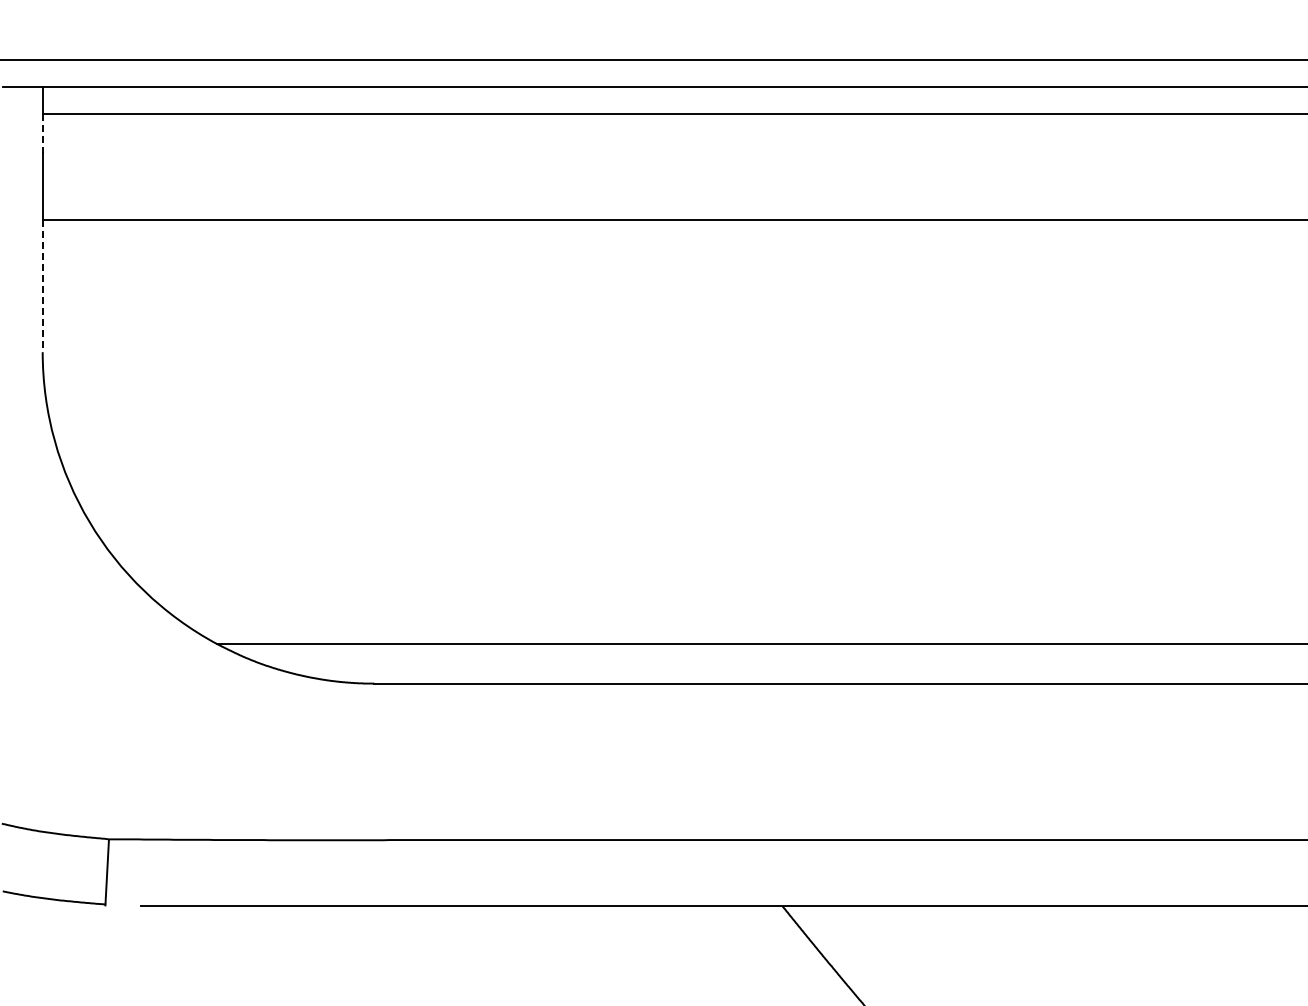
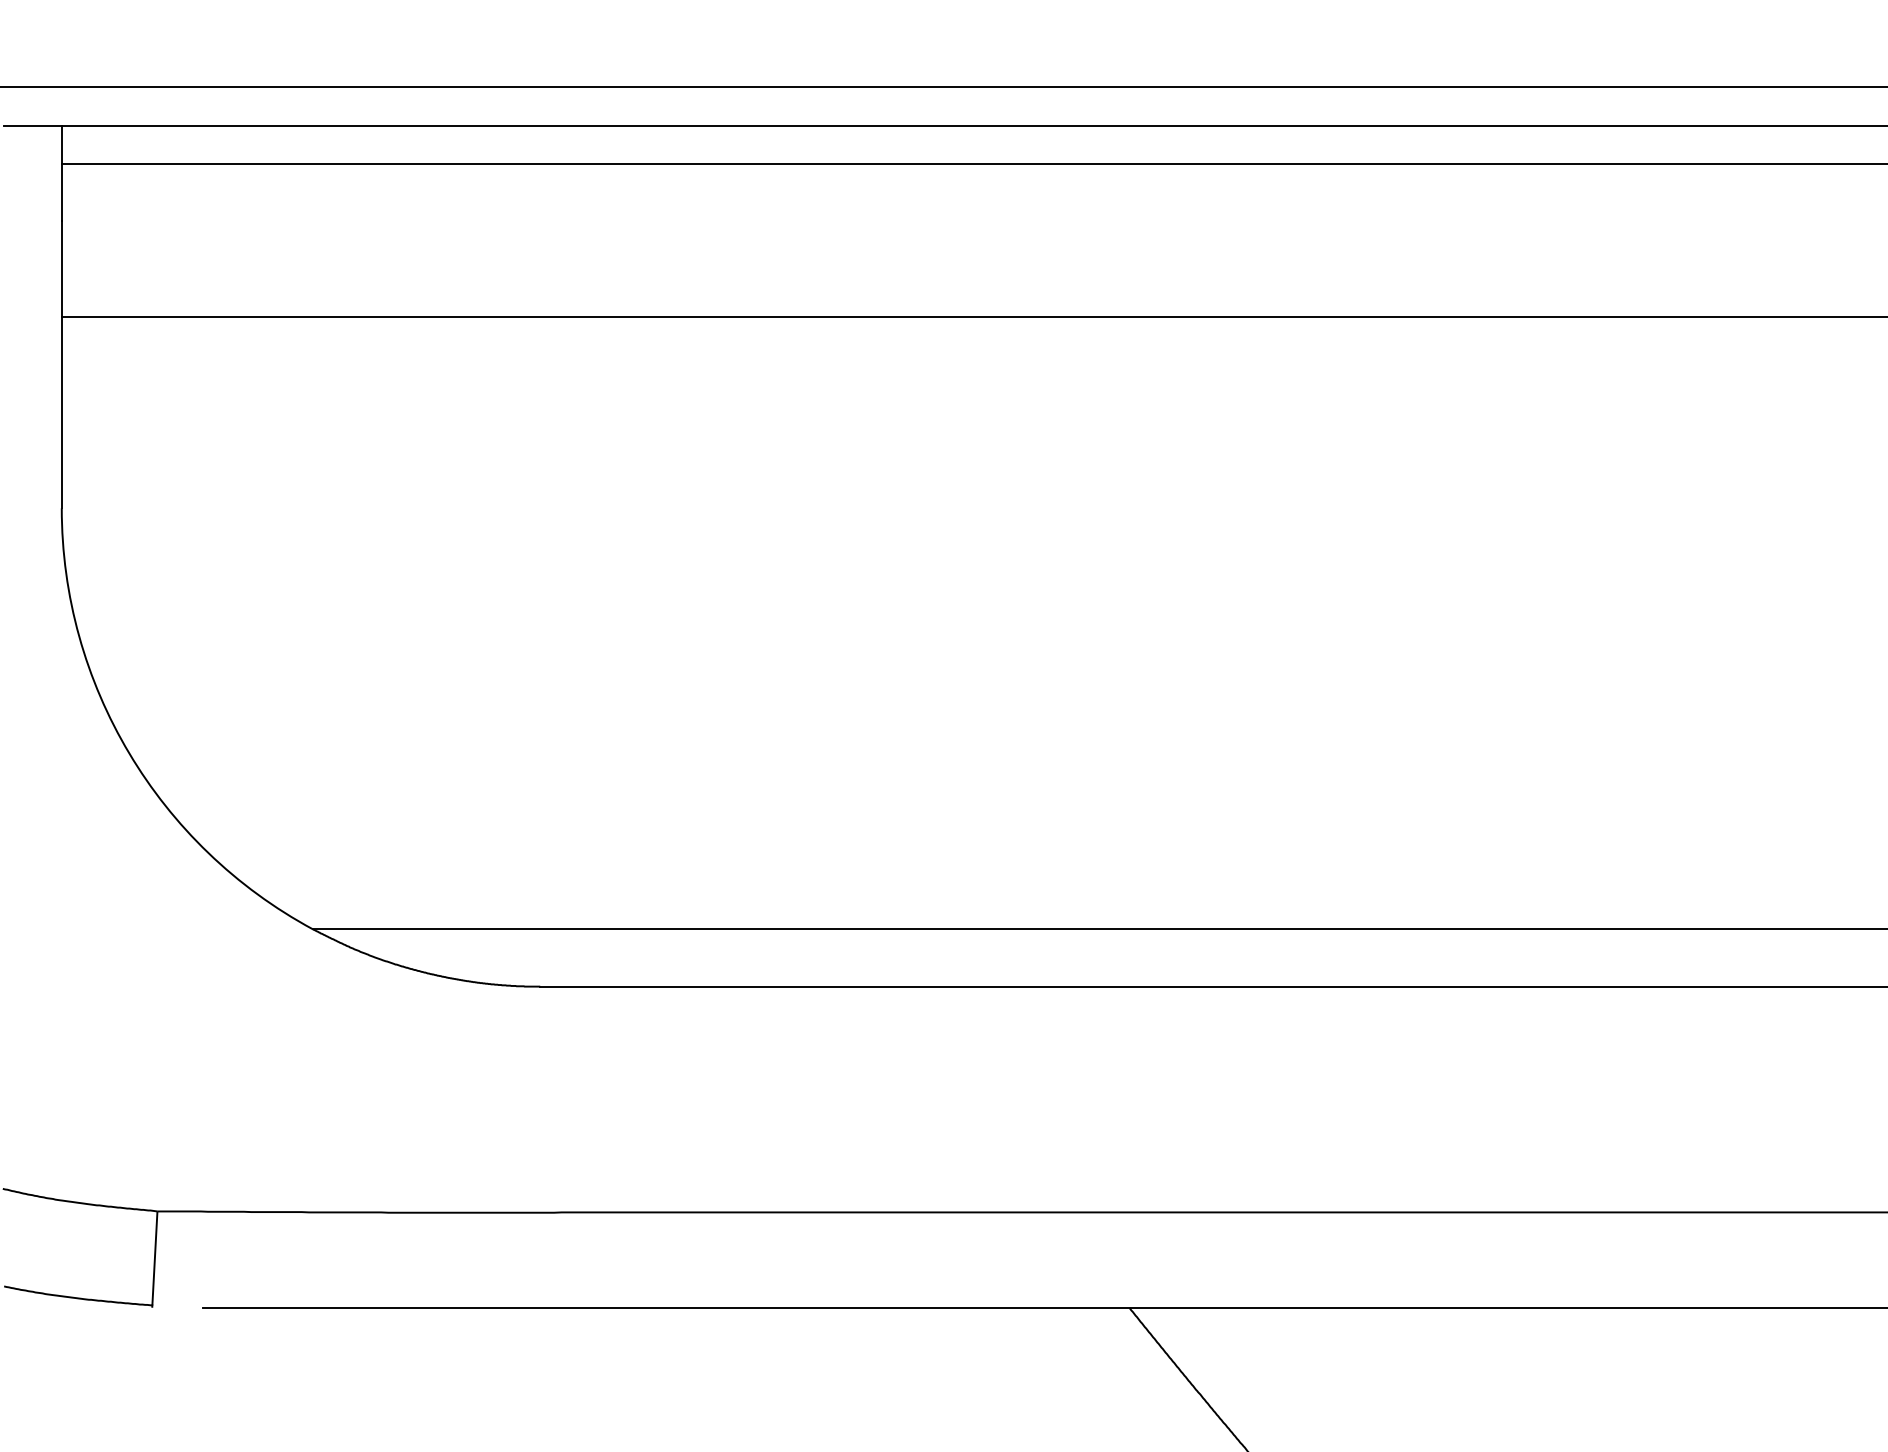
line: (42, 133) -> (61, 192), dashed -> solid
line: (42, 286) -> (61, 413), dashed -> solid

